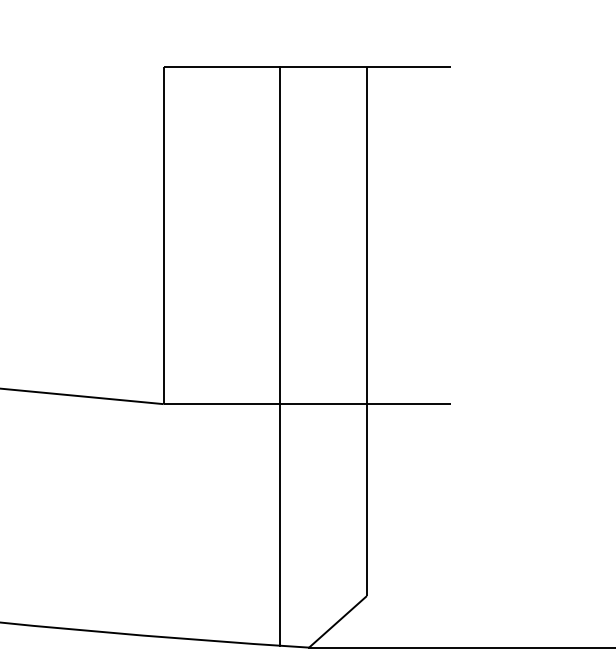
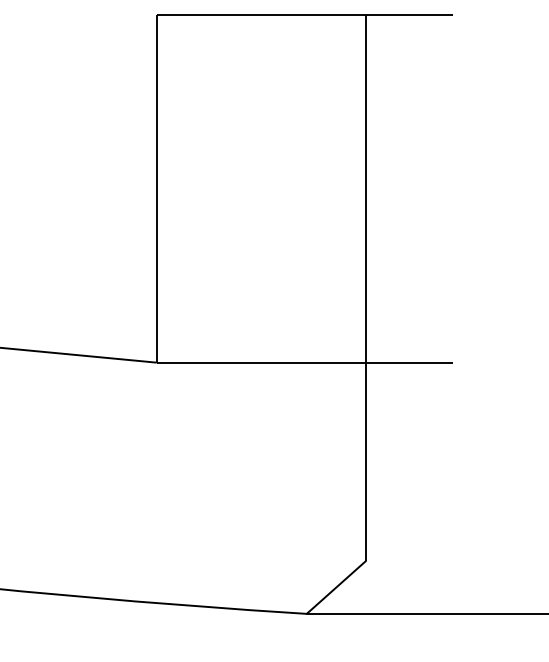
line: (279, 355) -> (276, 312), removed

